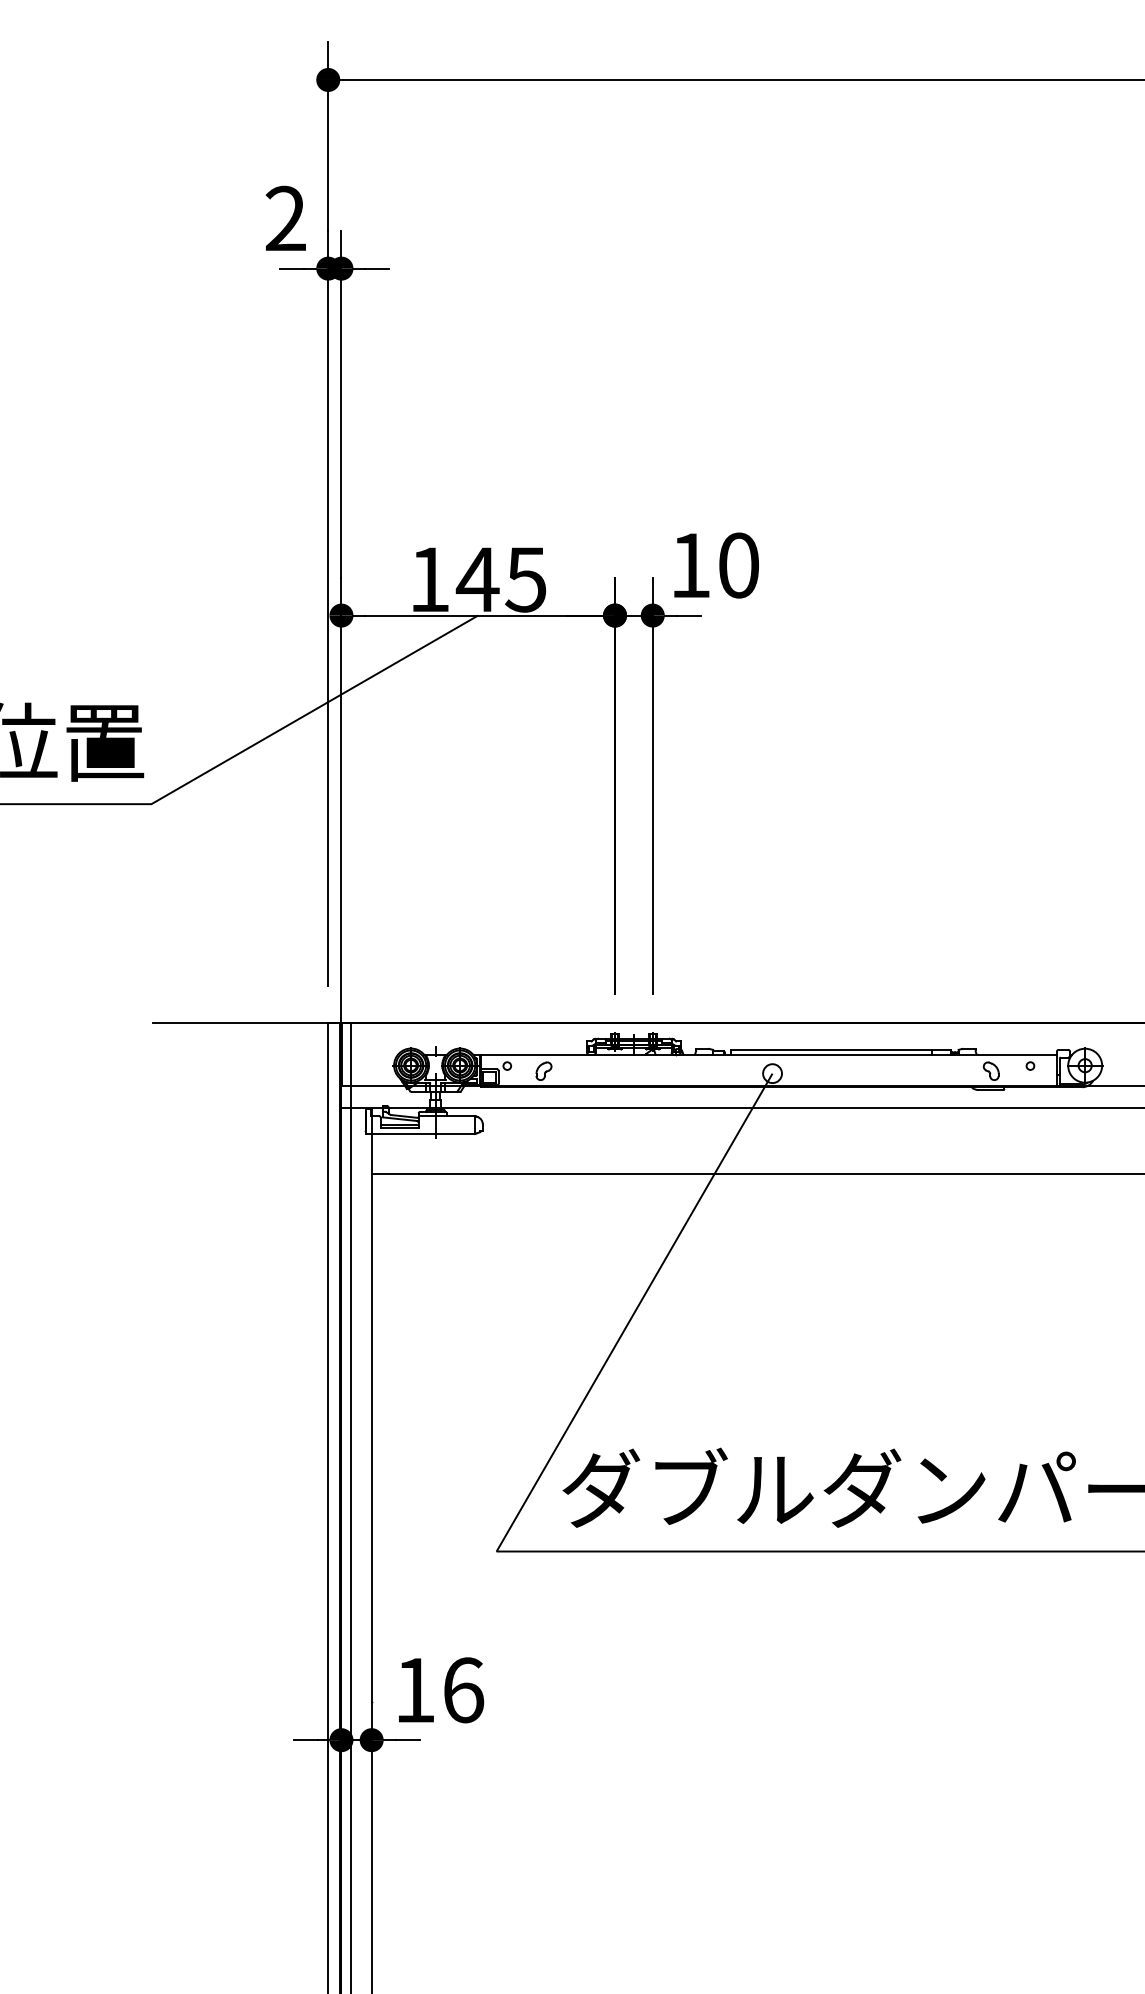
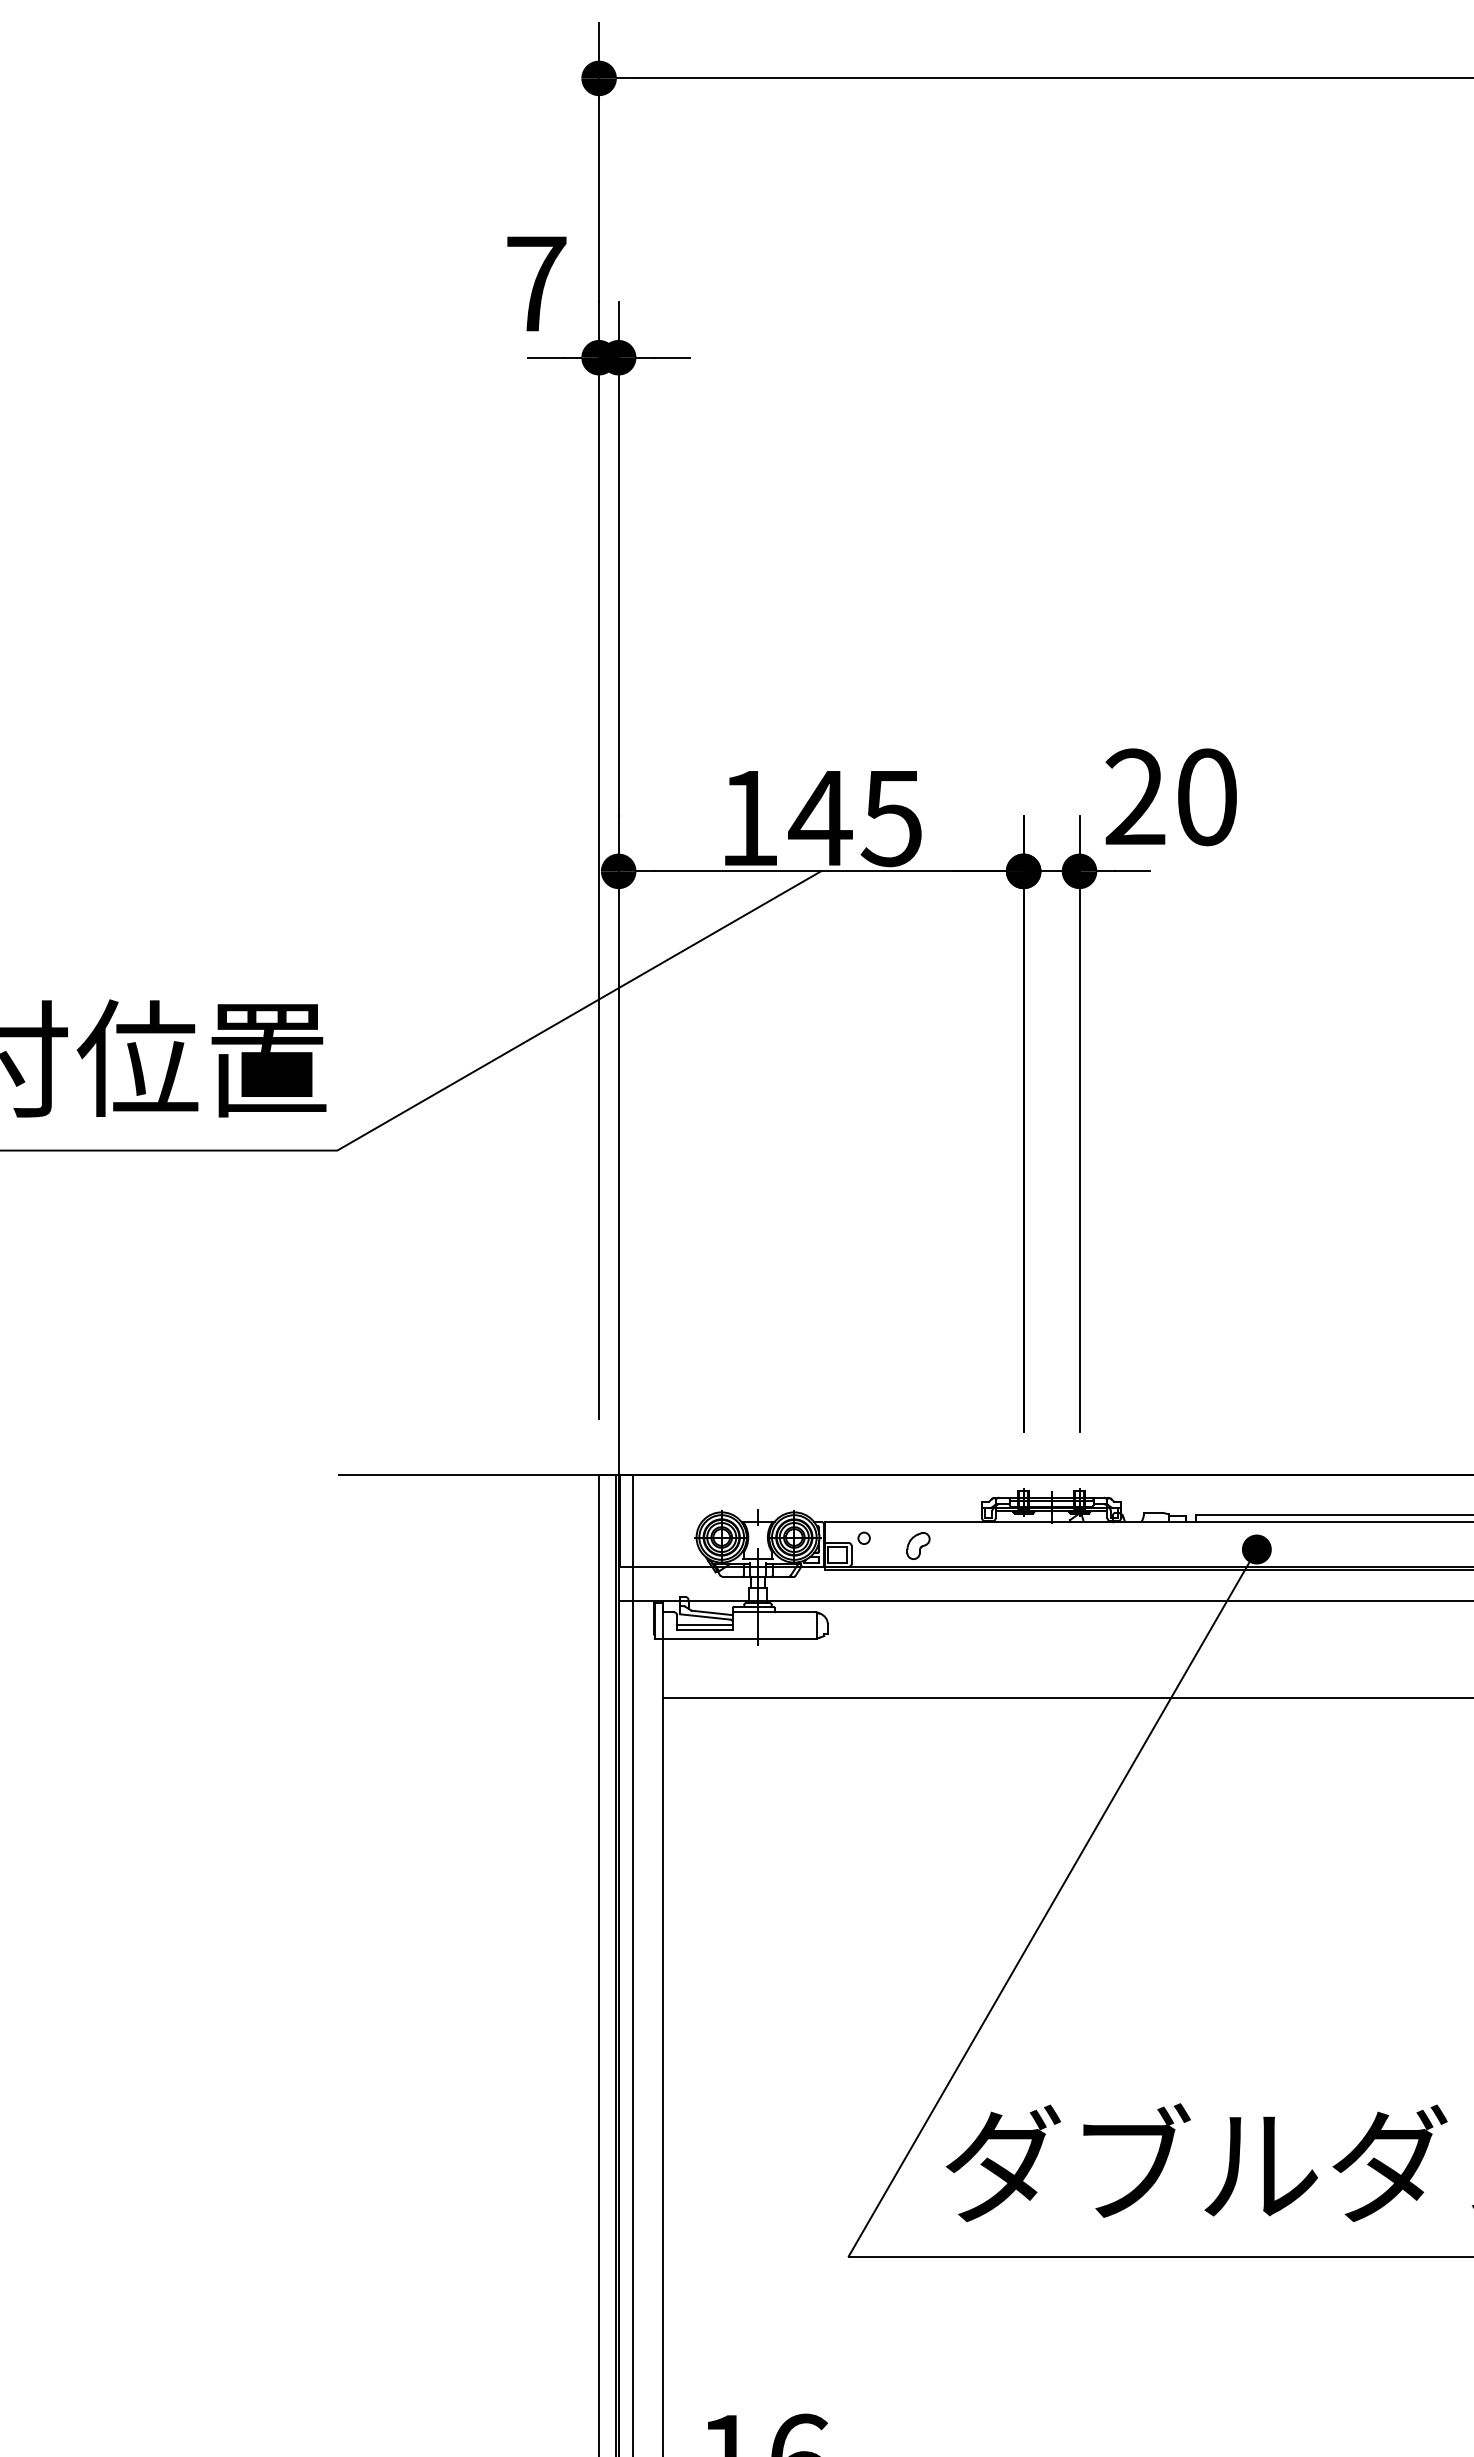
text: (285, 217) -> (535, 282), 2 -> 7
text: (690, 564) -> (1135, 795), 10 -> 20
fill: (772, 1073) -> (1256, 1549), added

